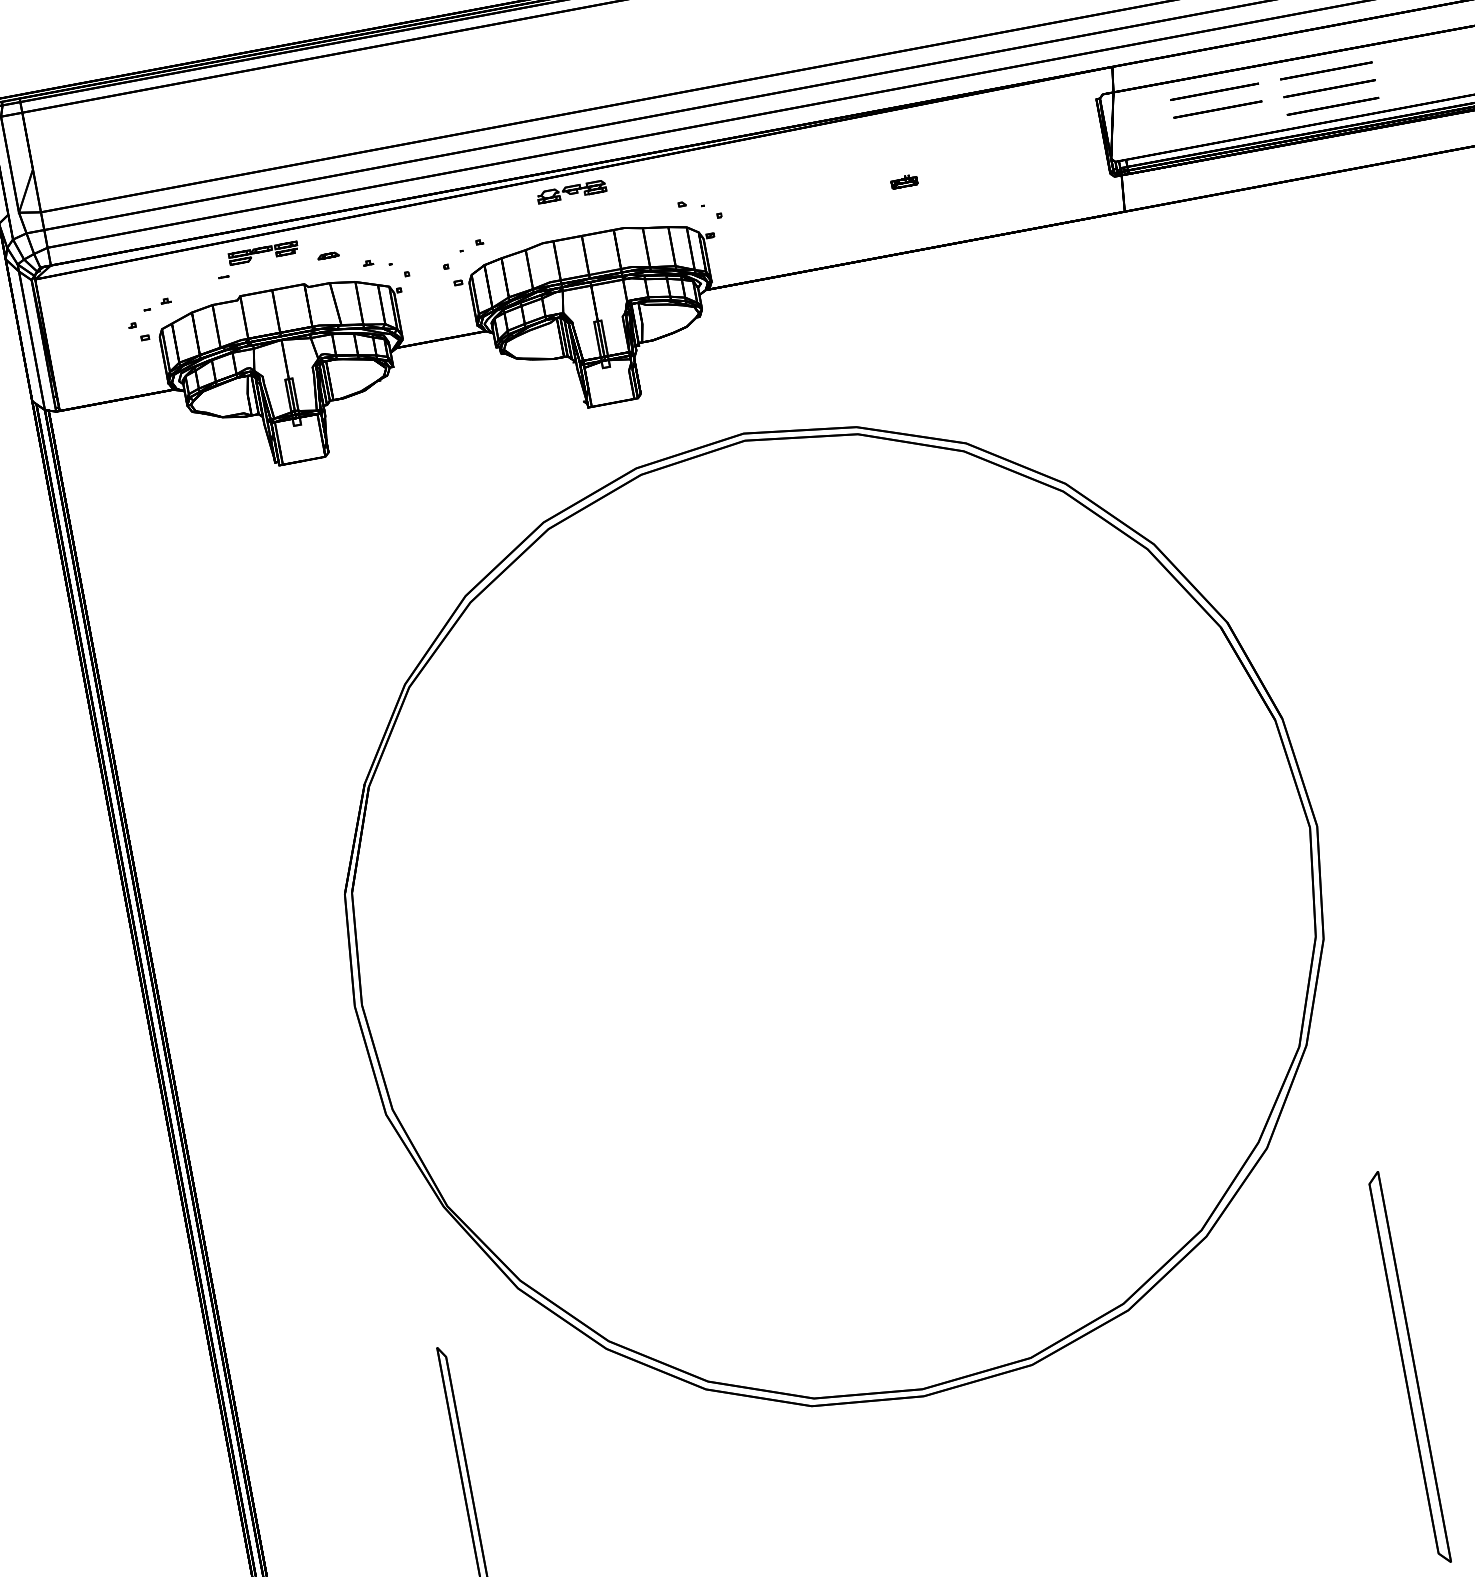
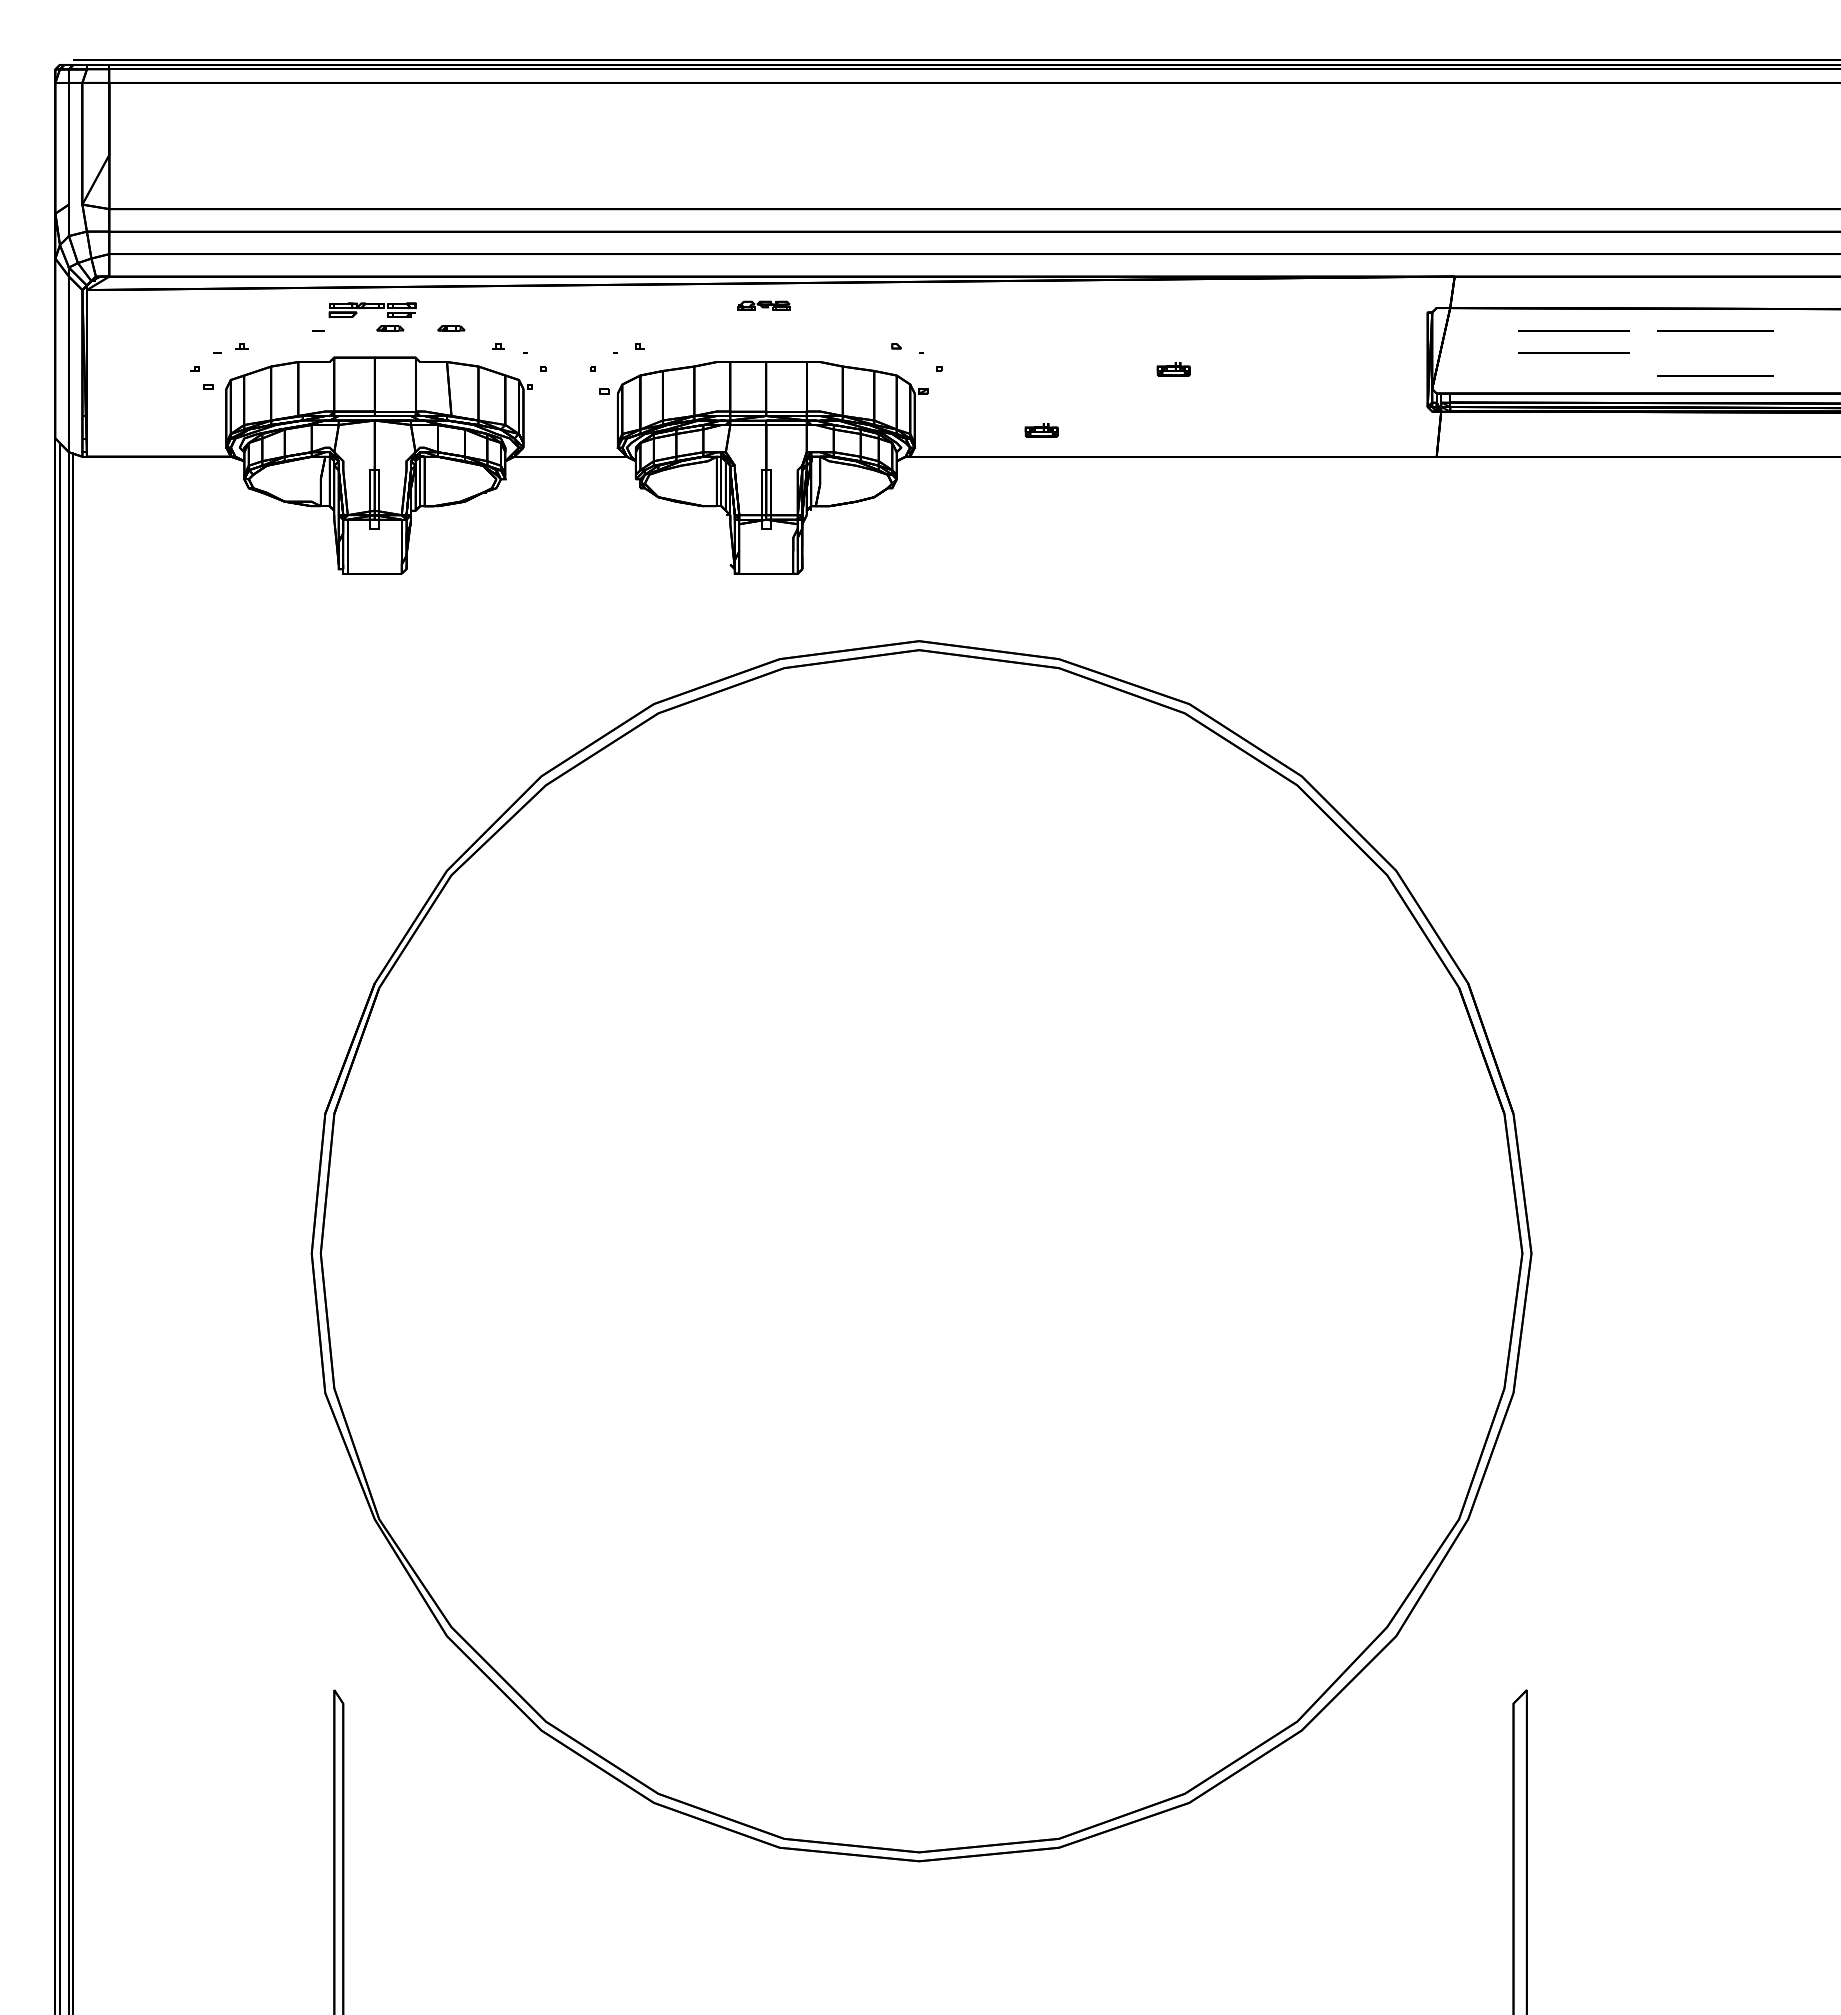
line: (1329, 88) -> (1715, 352), removed
part: (571, 191) -> (763, 305), size x0.6
part: (809, 249) -> (1041, 430), added
part: (280, 264) -> (390, 328), added

